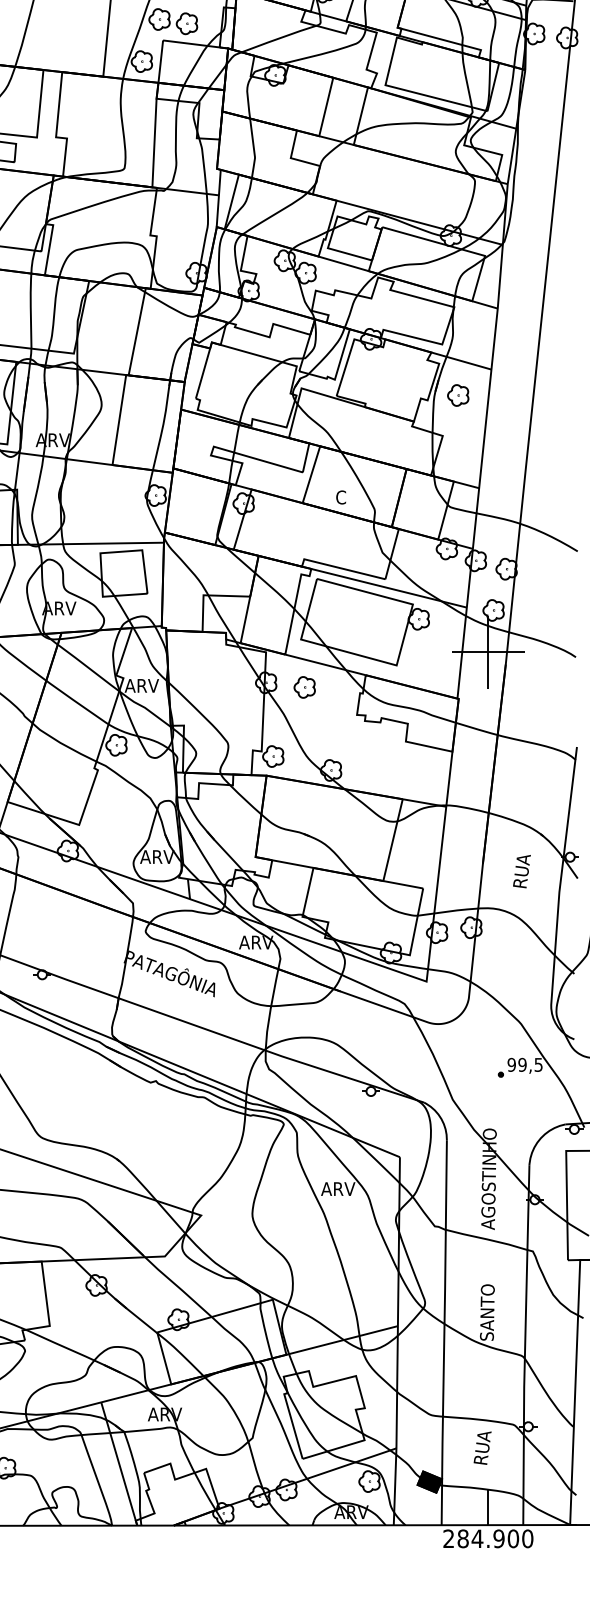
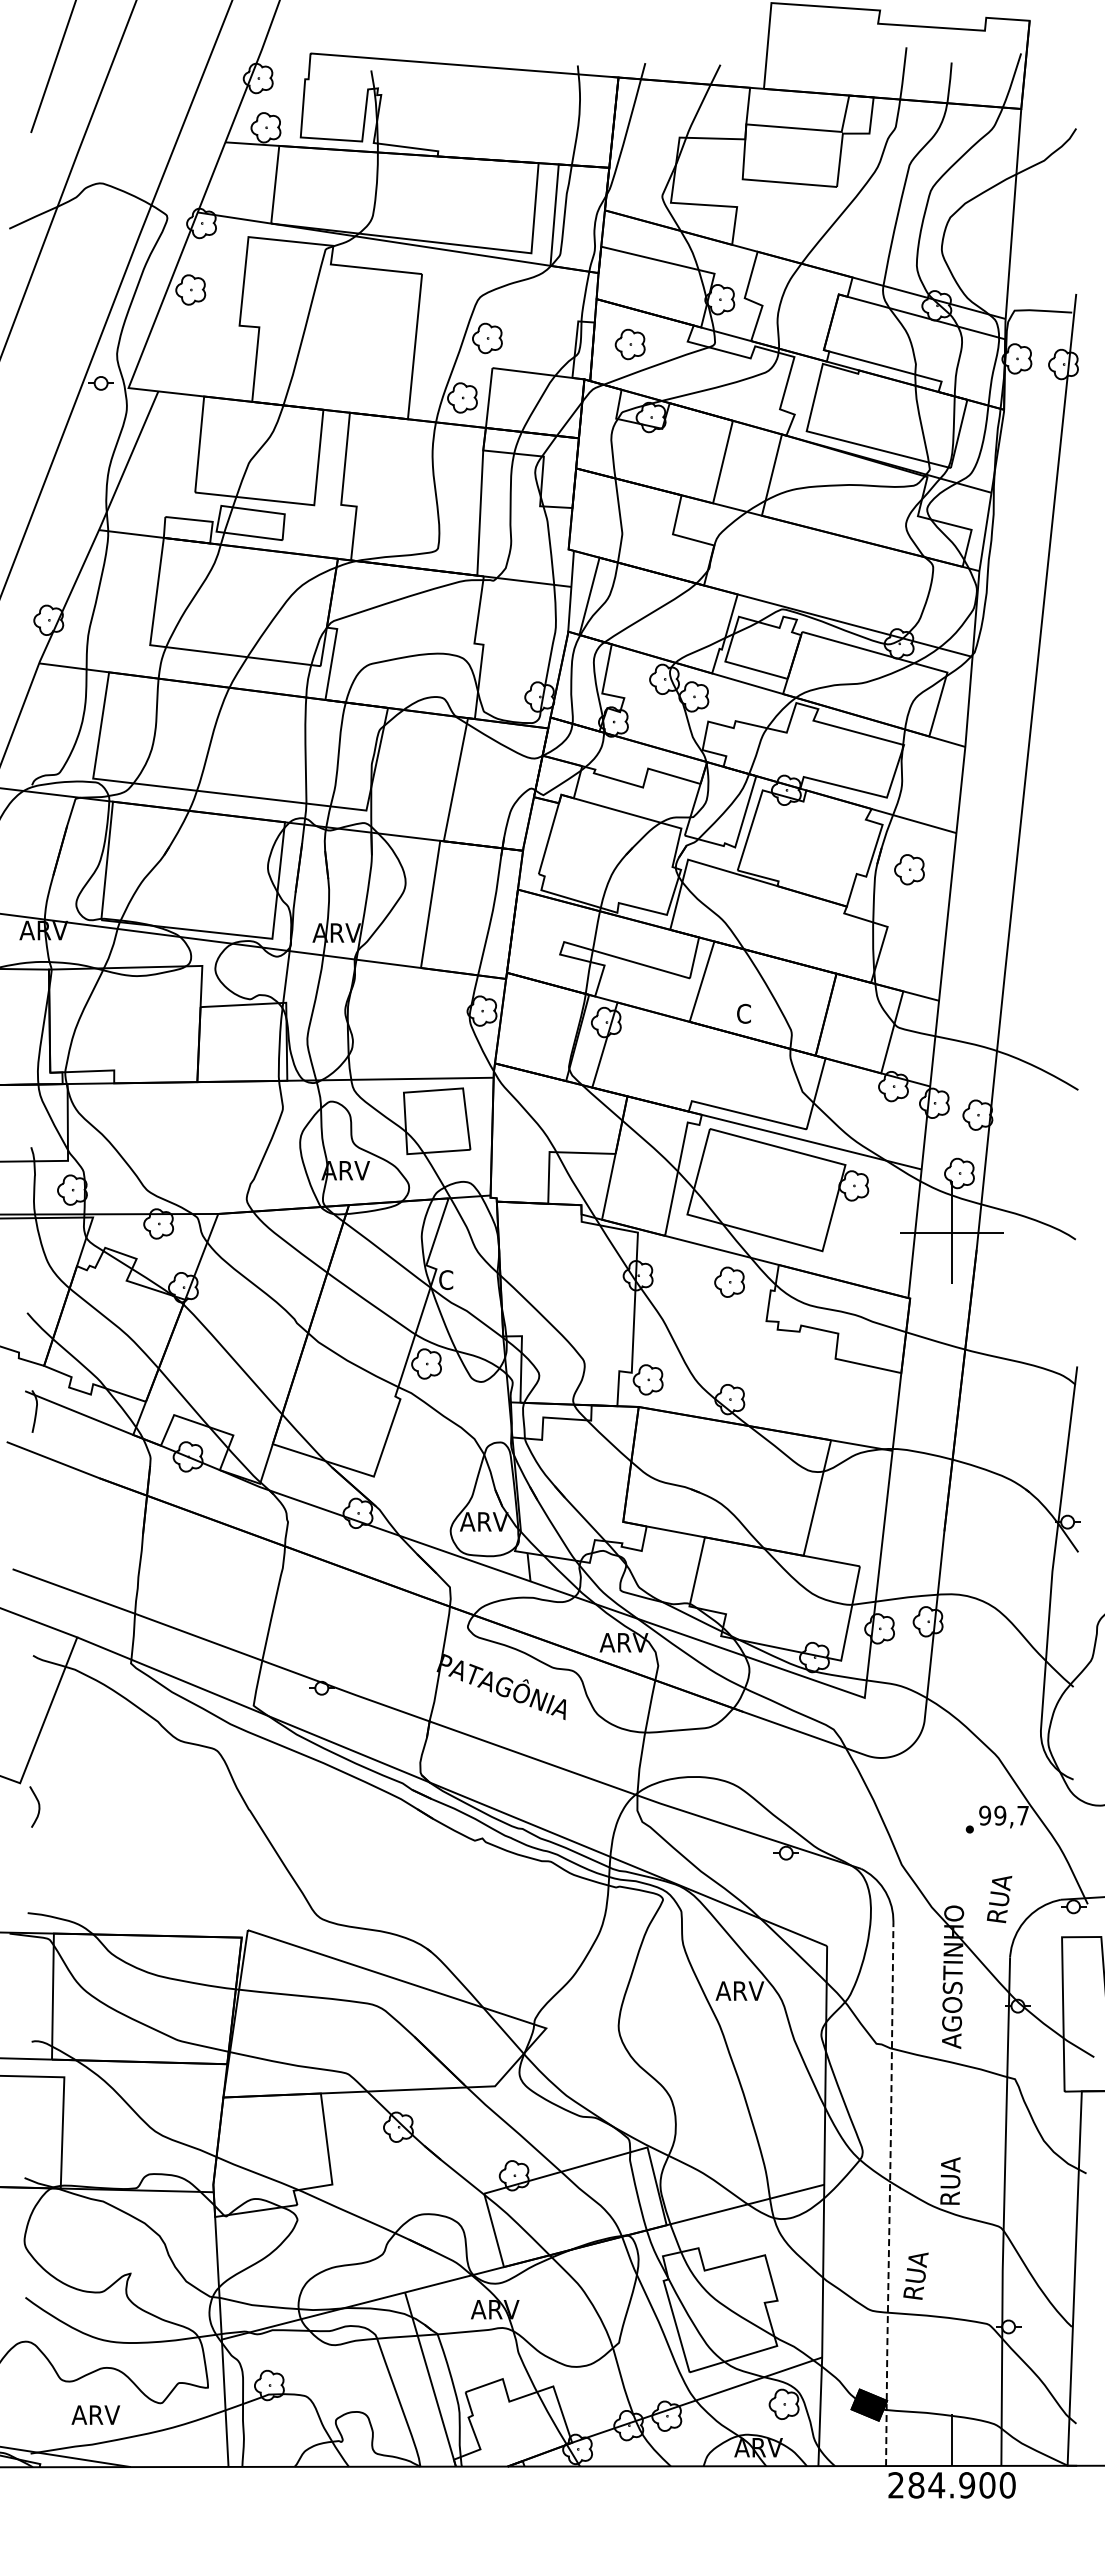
part: (186, 23) -> (629, 344), moved
text: (141, 686) -> (462, 1280), ARV -> C
part: (304, 686) -> (729, 1281), moved
text: (521, 871) -> (999, 1899), moved
text: (538, 1064) -> (1022, 1815), 99,5 -> 99,7
text: (487, 1312) -> (950, 2165), SANTO -> RUA
line: (444, 1332) -> (889, 2193), solid -> dashed
text: (482, 1447) -> (915, 2275), moved

